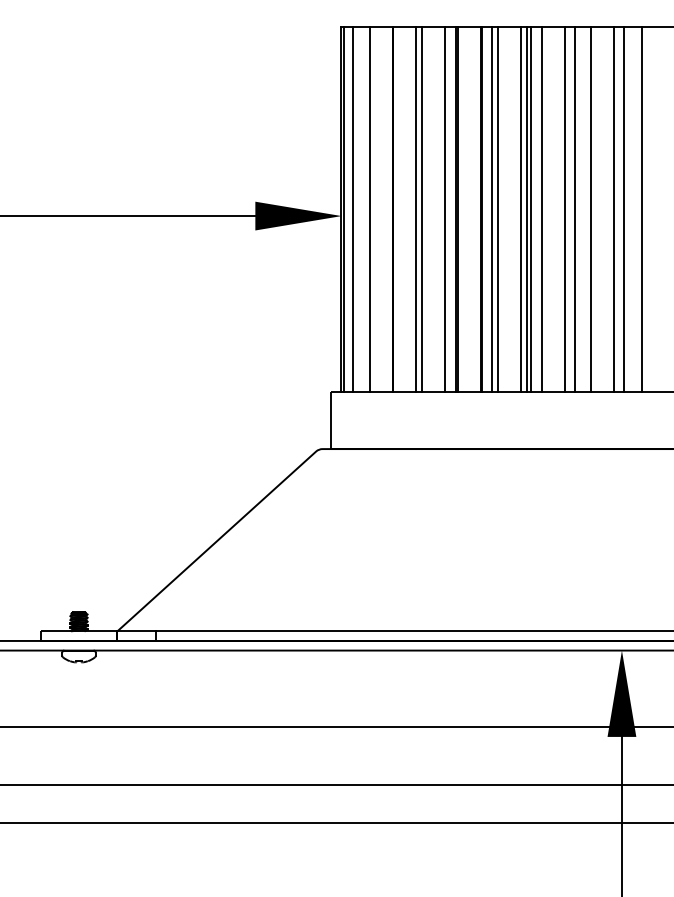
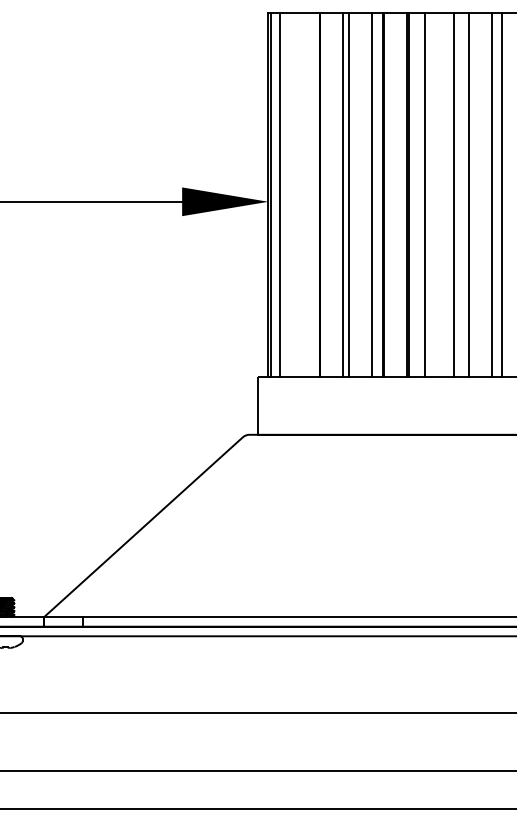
line: (369, 208) -> (296, 194), removed
line: (491, 208) -> (418, 194), removed
line: (520, 208) -> (447, 194), removed
line: (530, 208) -> (457, 194), removed

